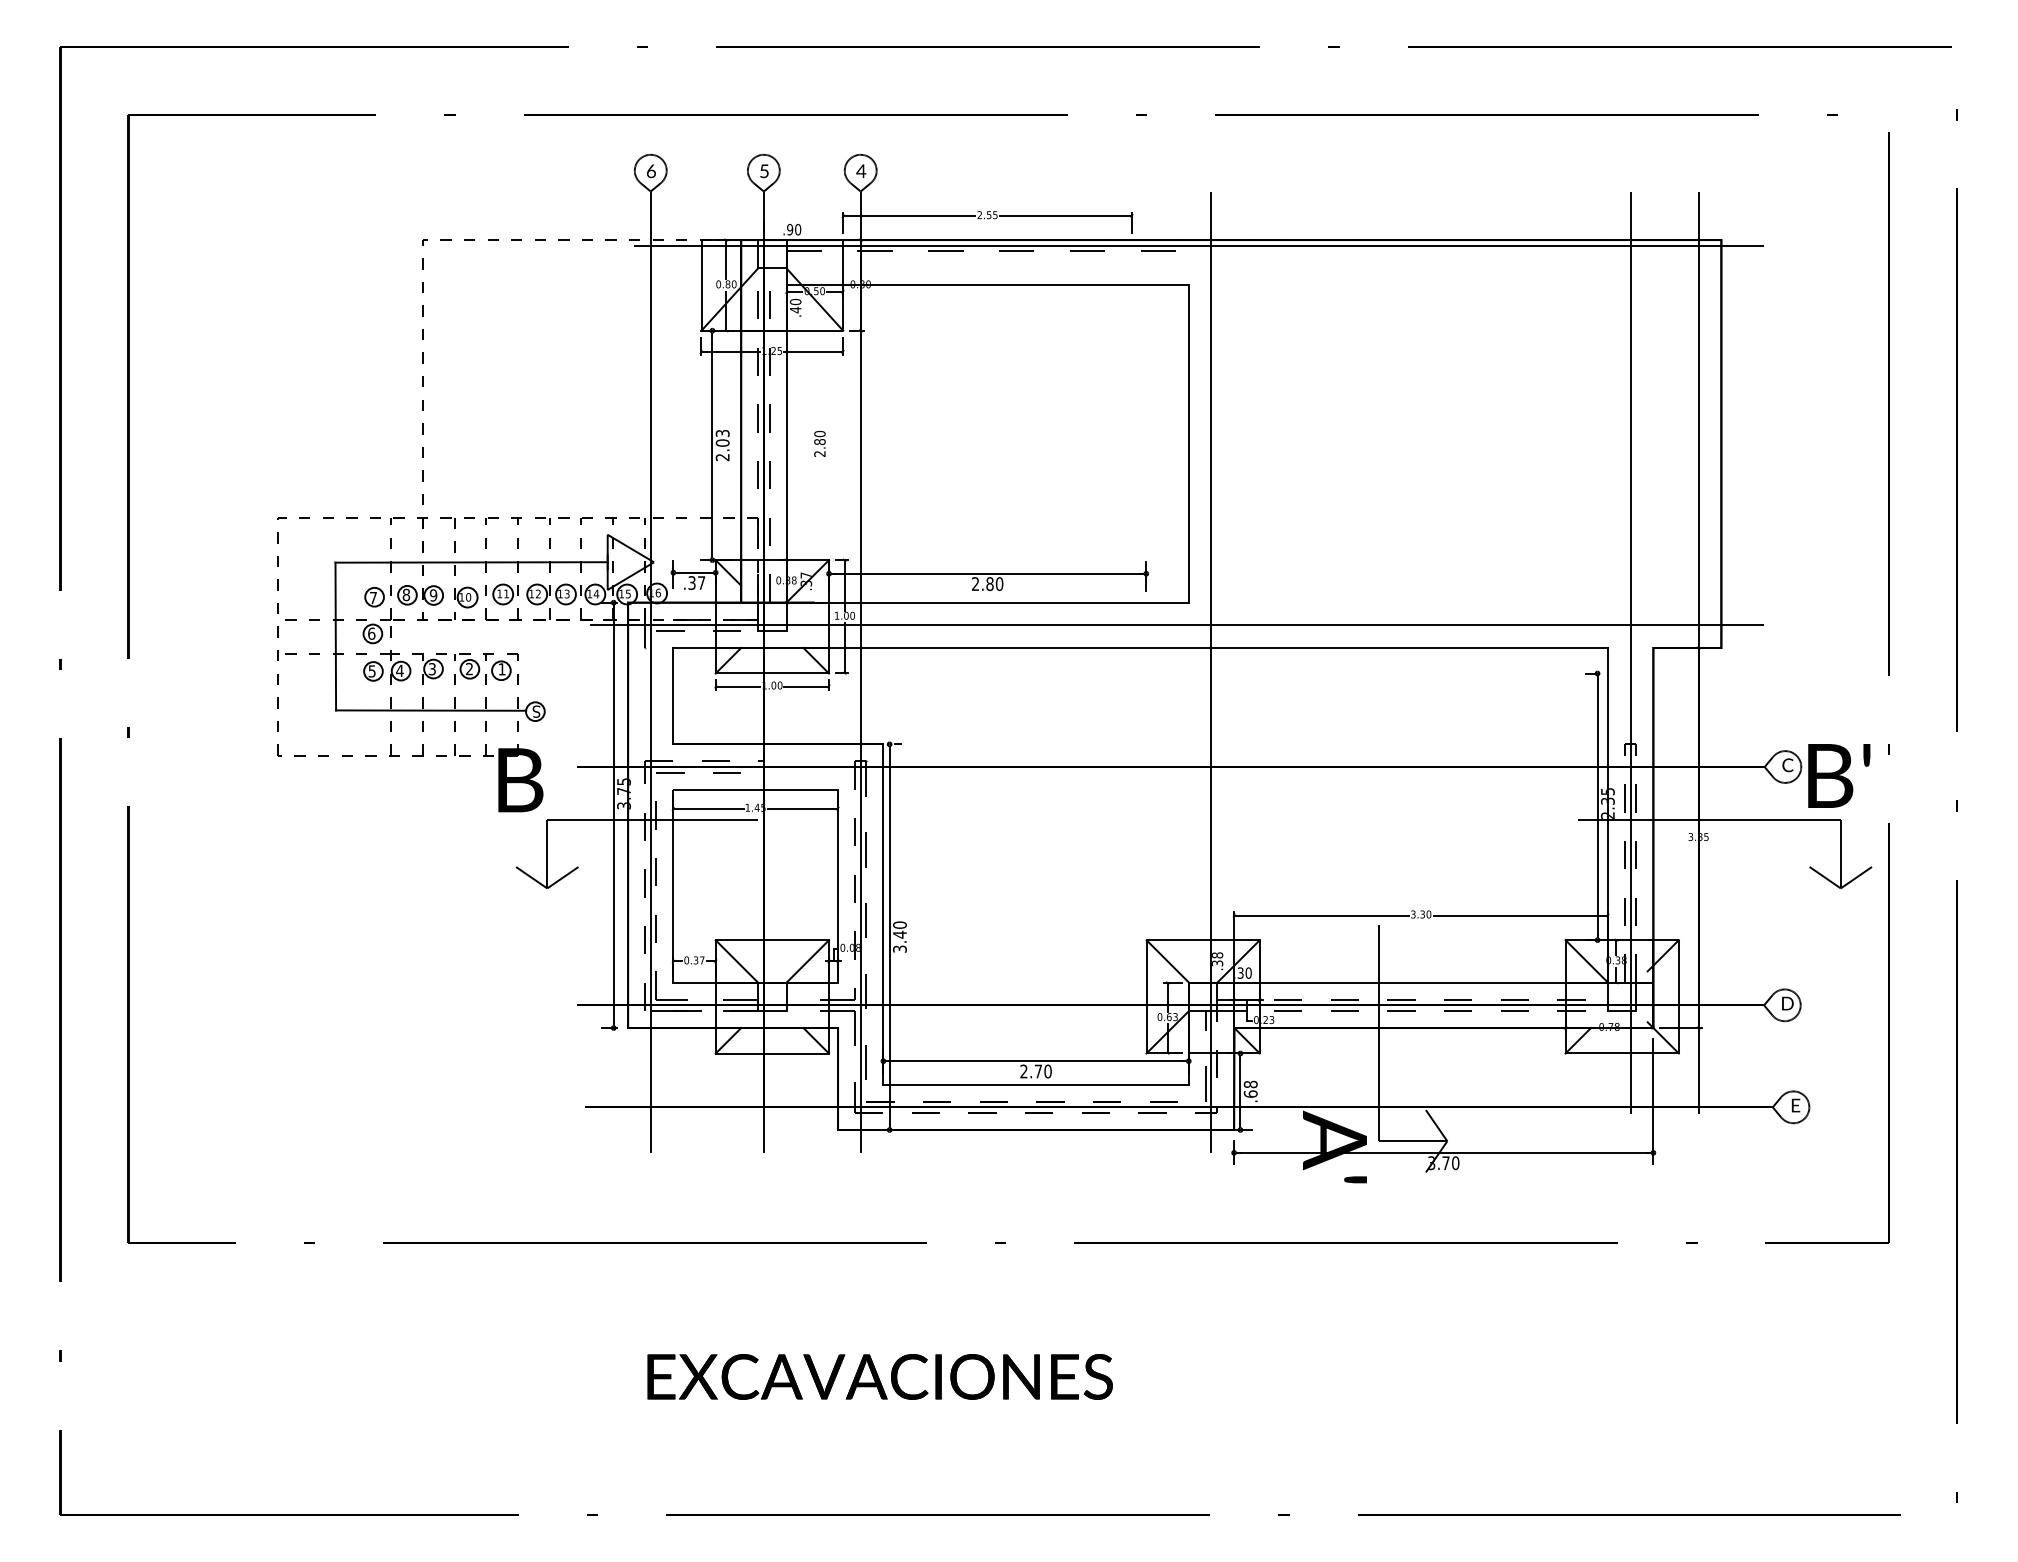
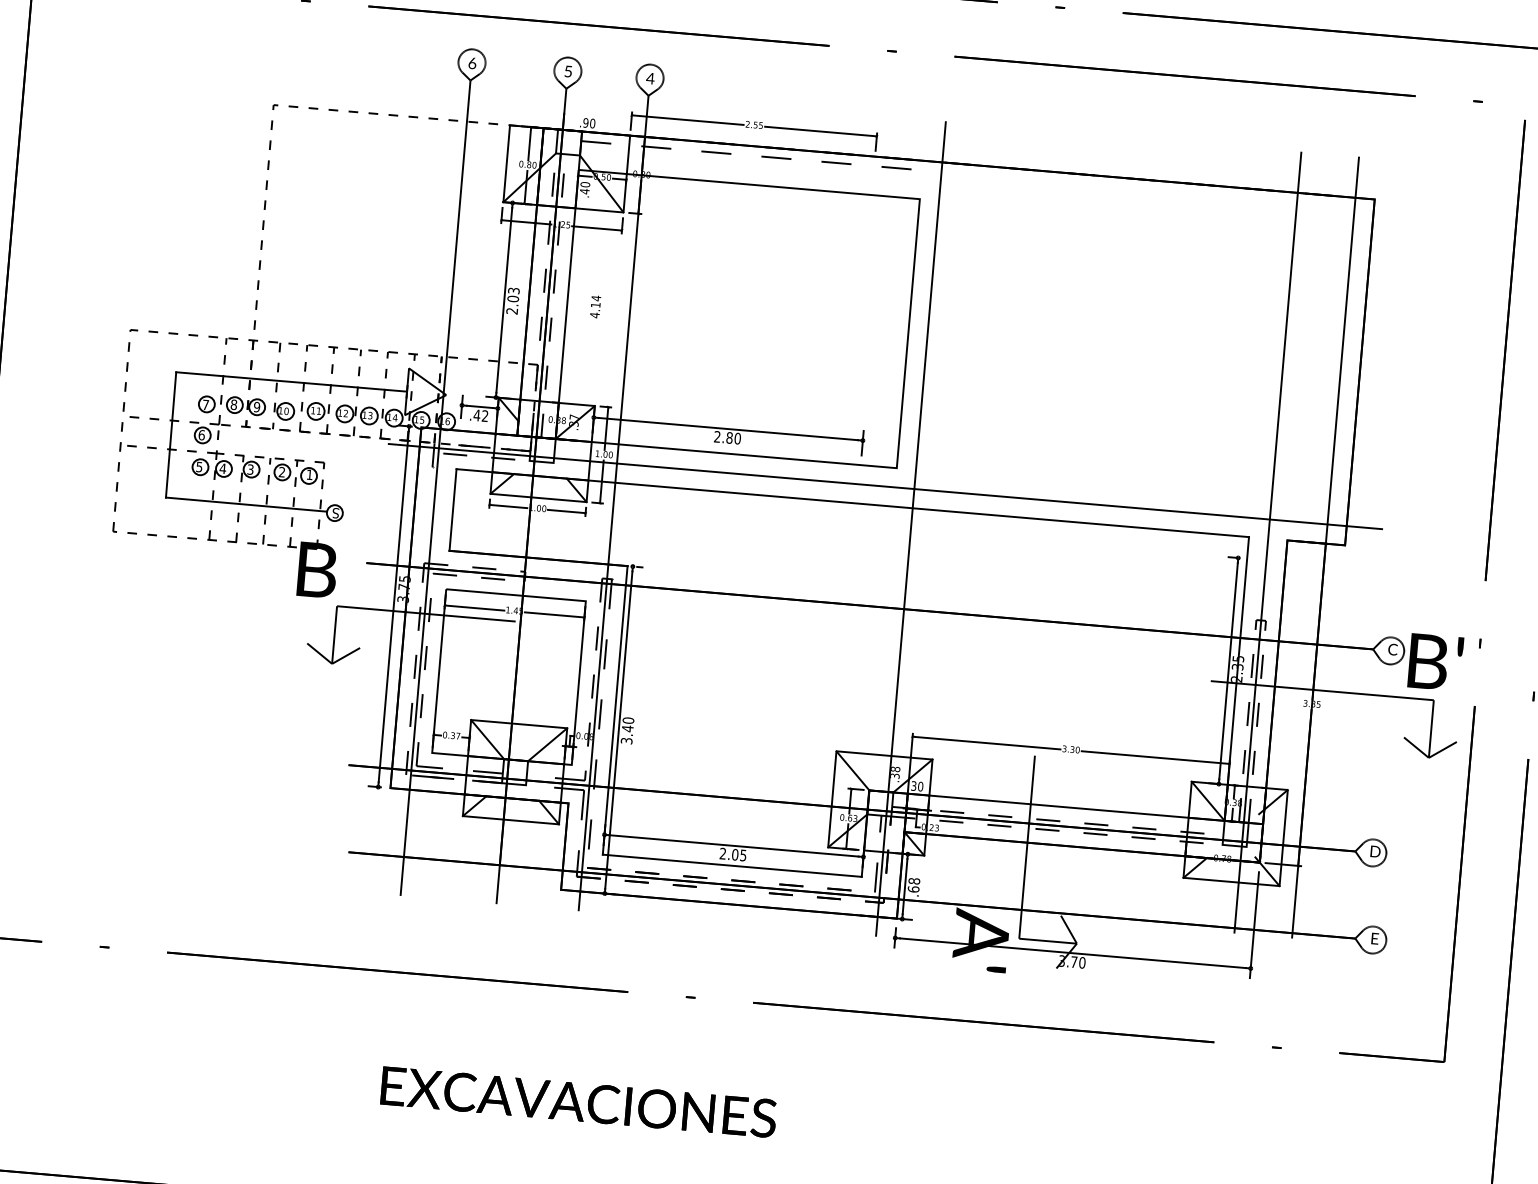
line: (1199, 245) -> (931, 166), removed
text: (819, 443) -> (595, 306), 2.80 -> 4.14
text: (696, 583) -> (480, 416), .37 -> .42
text: (1042, 1071) -> (738, 855), 2.70 -> 2.05

